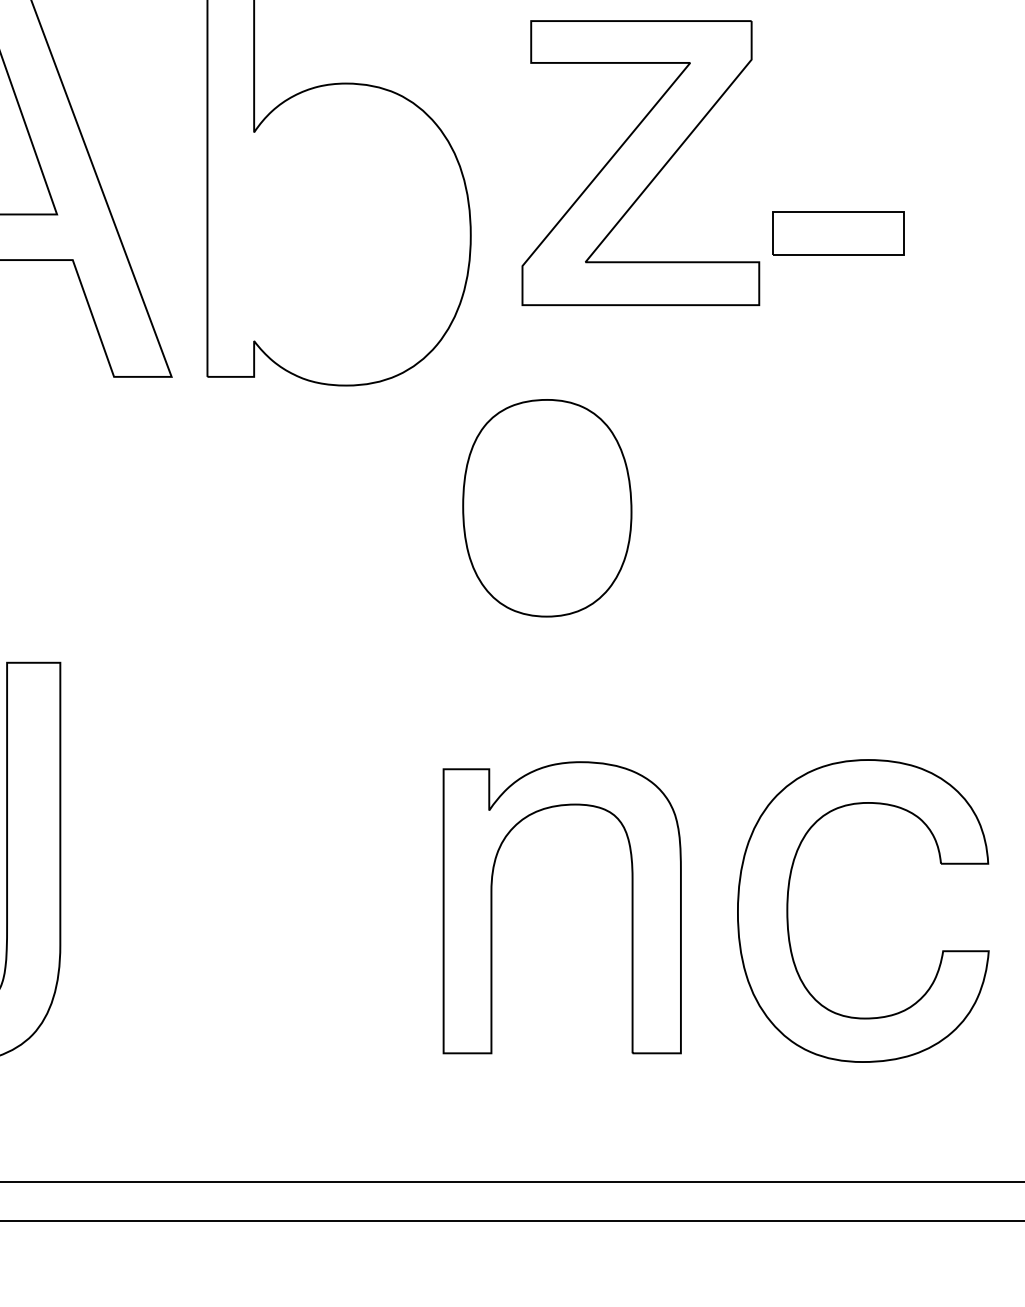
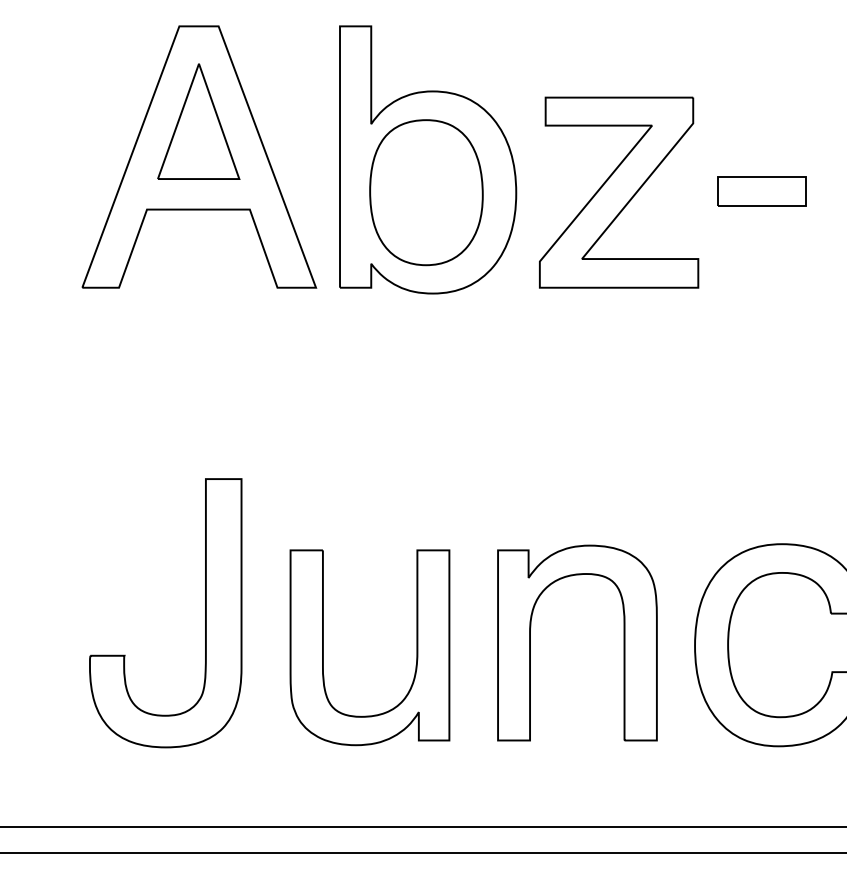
part: (641, 162) -> (619, 192), moved
part: (547, 507) -> (426, 192), moved
part: (182, 914) -> (323, 647), added

